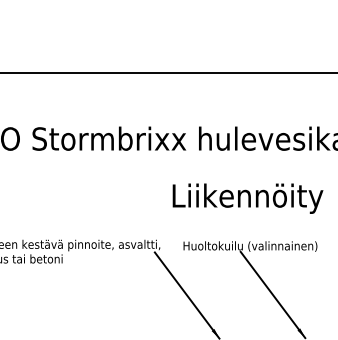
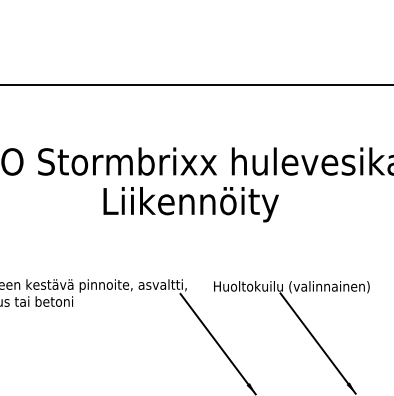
text: (247, 198) -> (190, 204), moved

